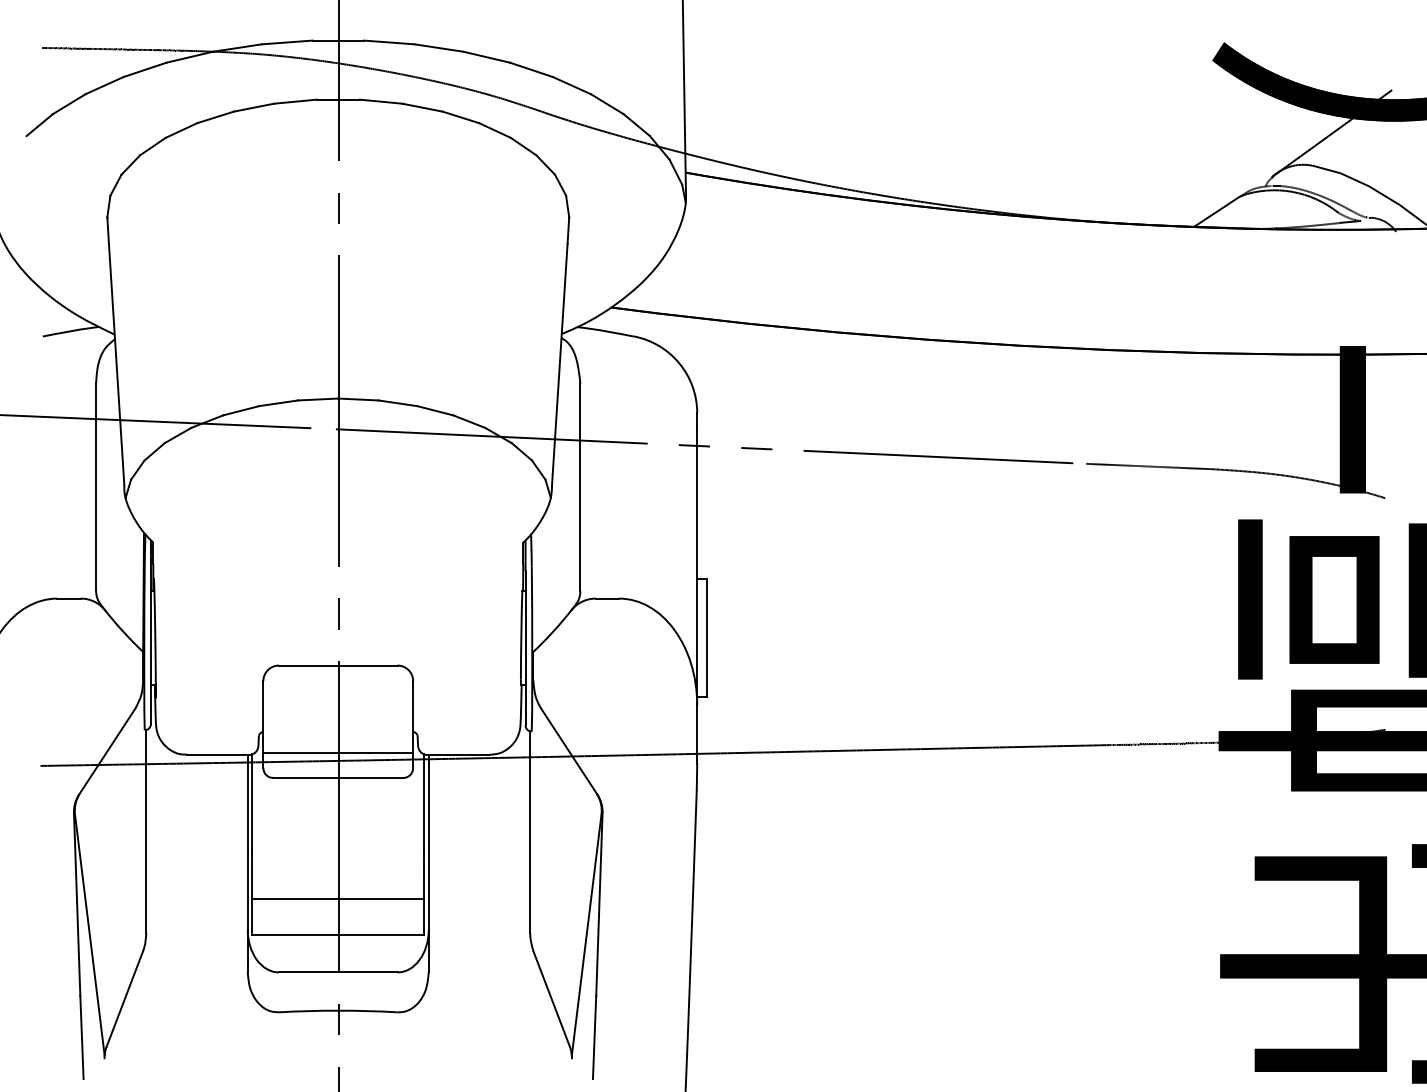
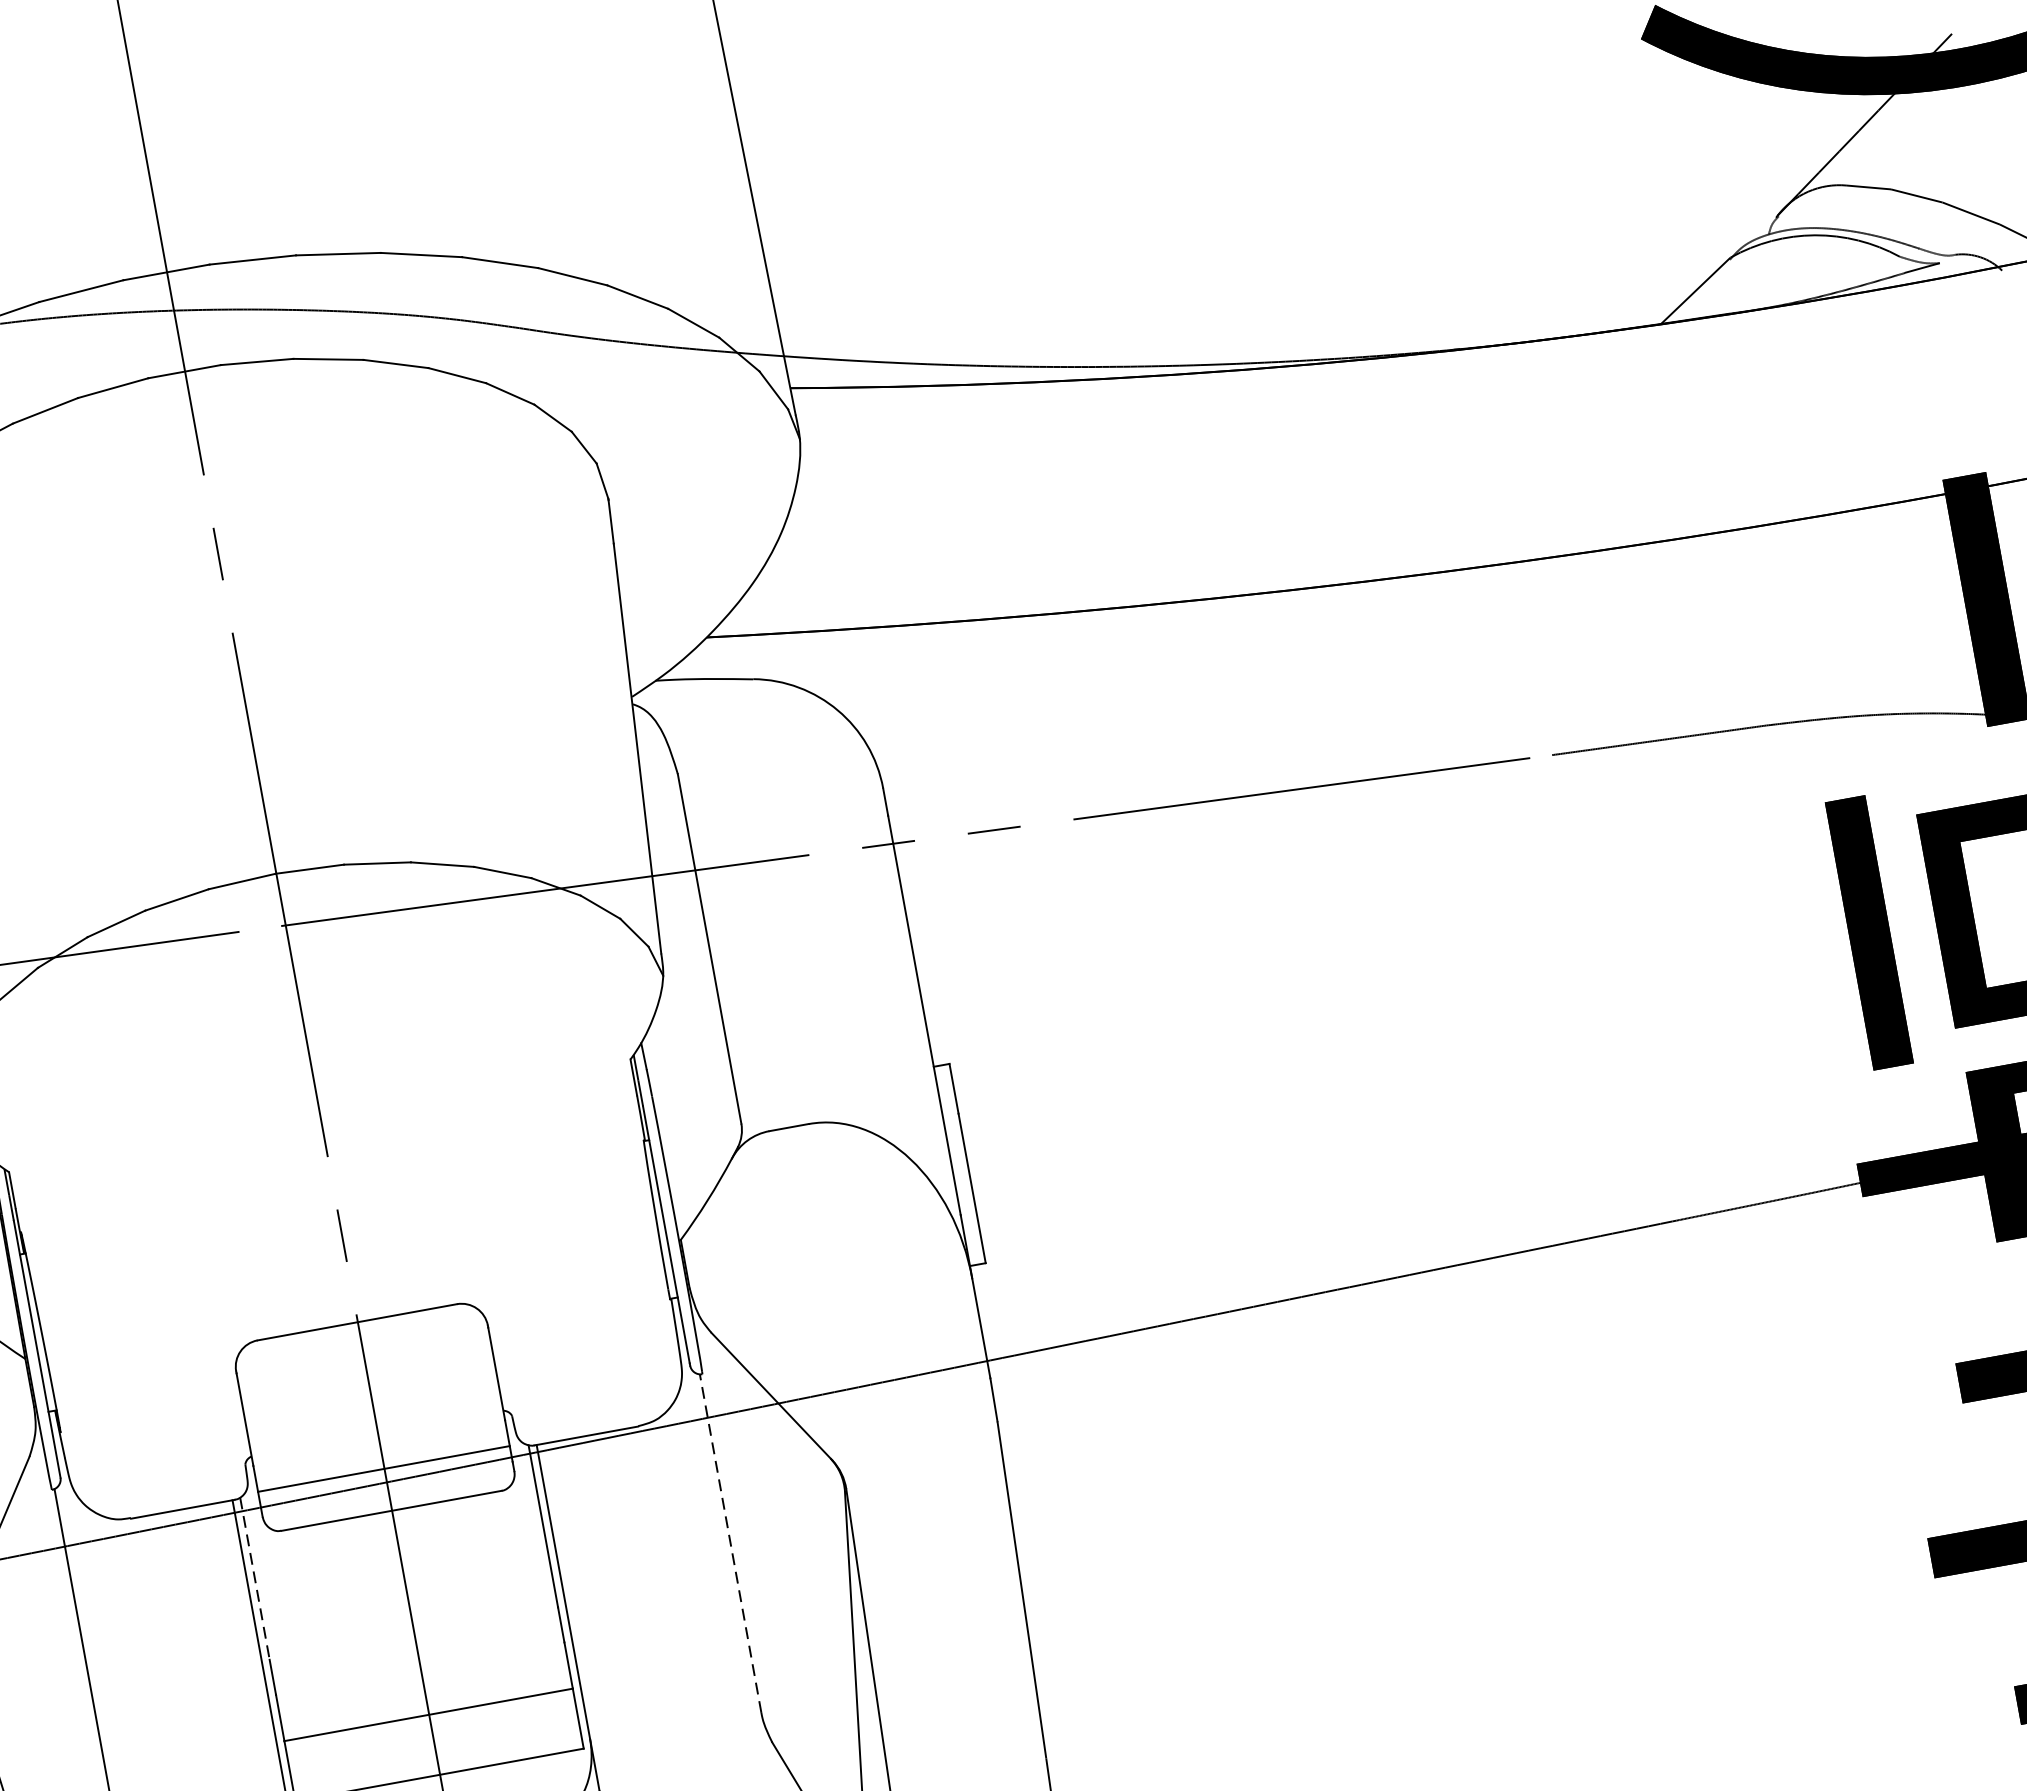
line: (252, 803) -> (255, 1580), solid -> dashed
line: (530, 832) -> (731, 1544), solid -> dashed

